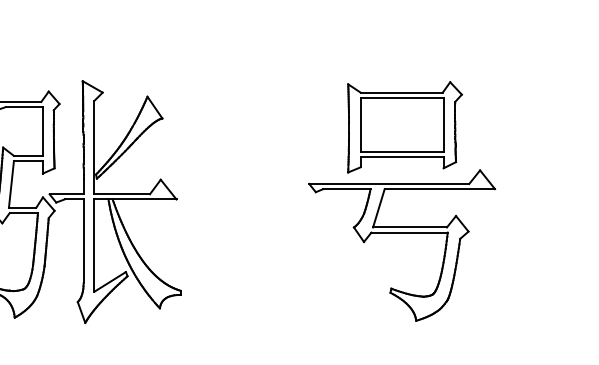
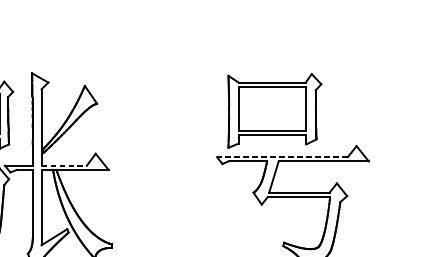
part: (405, 127) -> (275, 111), moved
line: (388, 183) -> (281, 156), solid -> dashed
line: (122, 194) -> (64, 165), solid -> dashed

